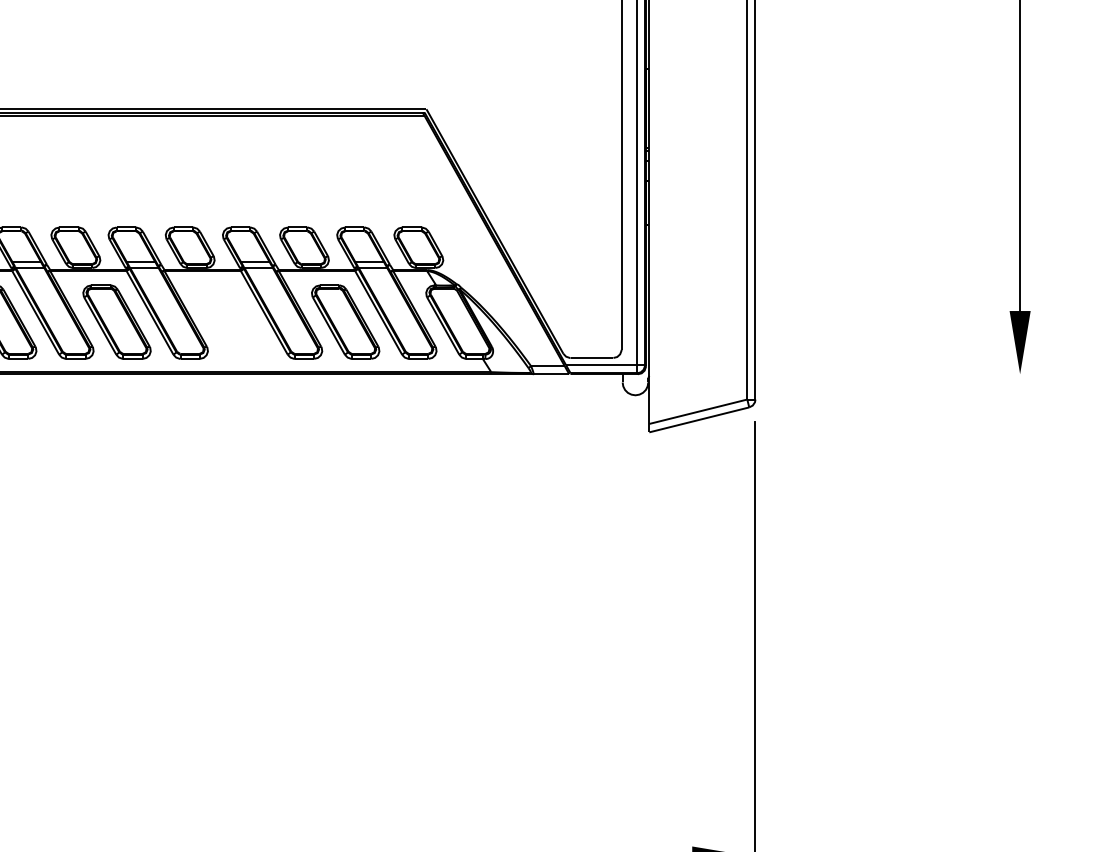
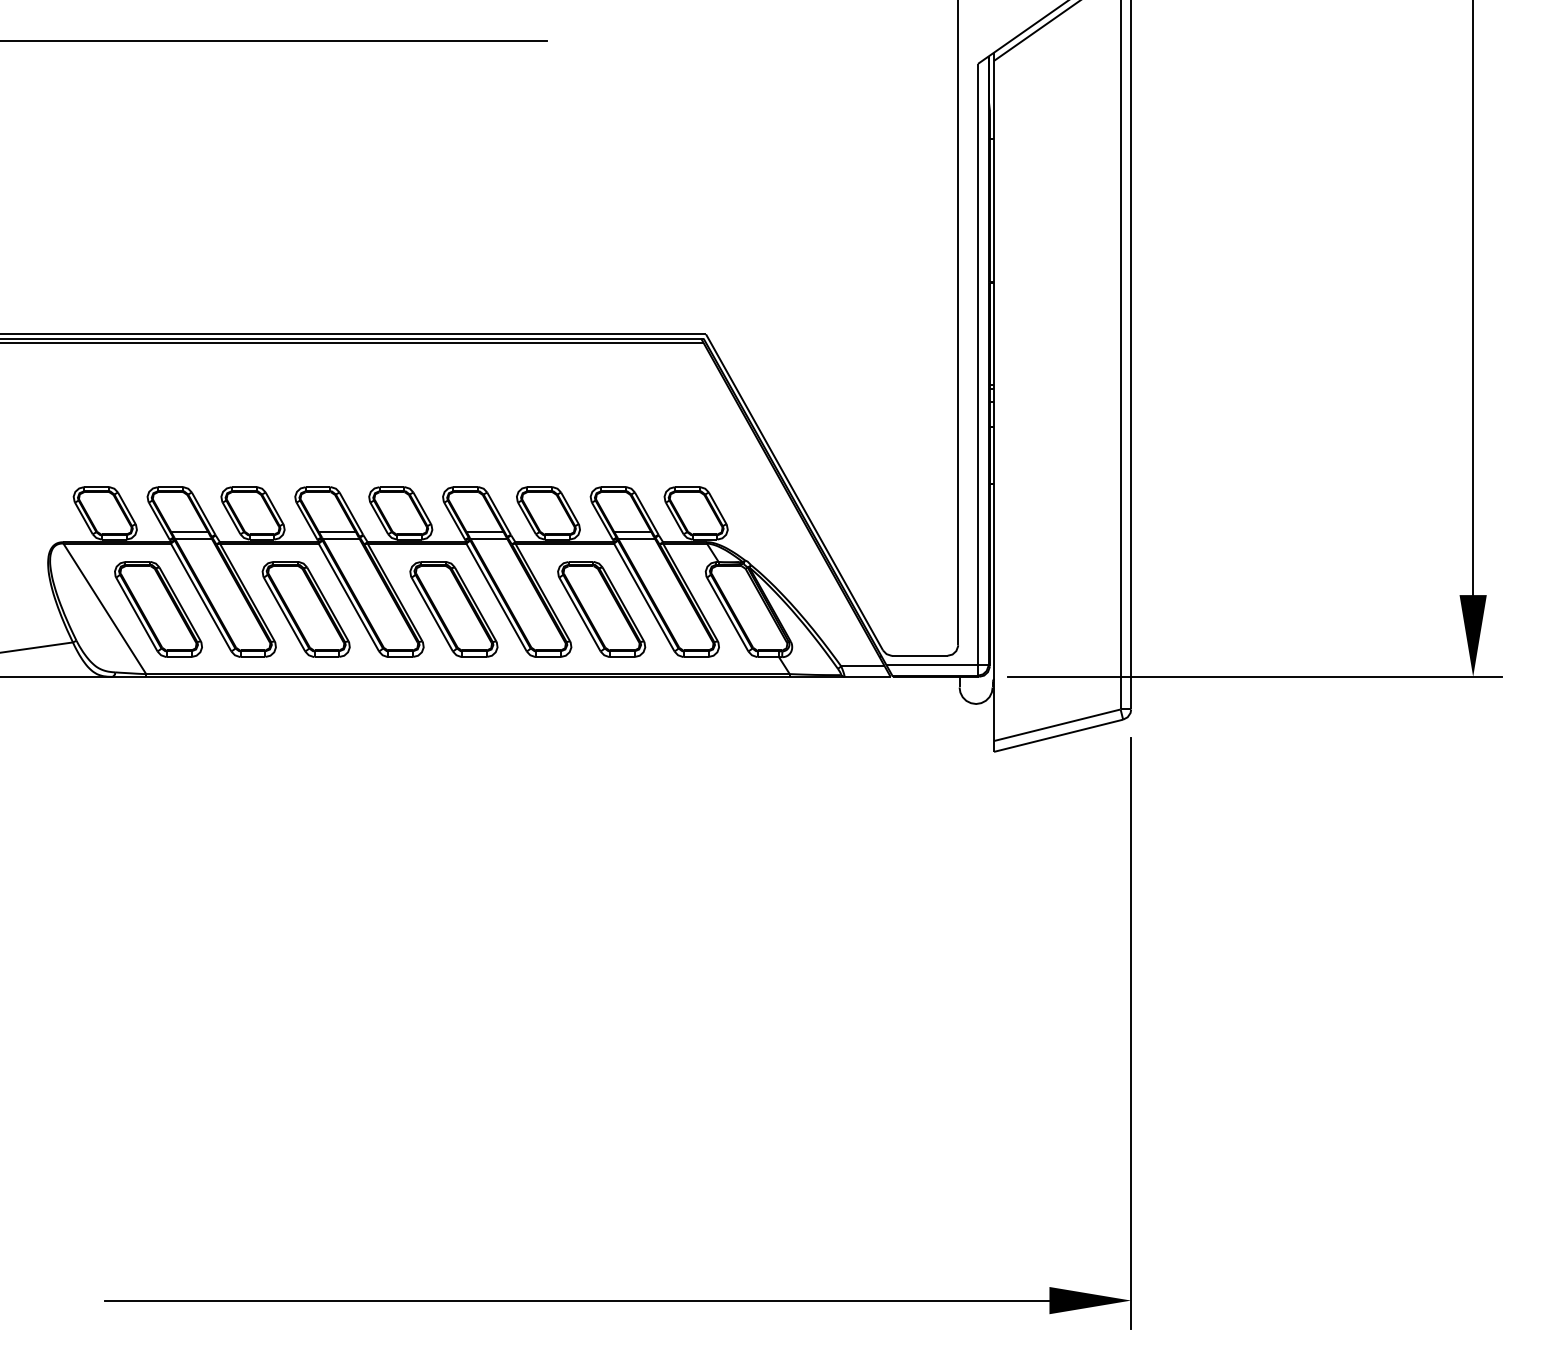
part: (231, 322) -> (453, 609), added
line: (850, 374) -> (1254, 676), added

